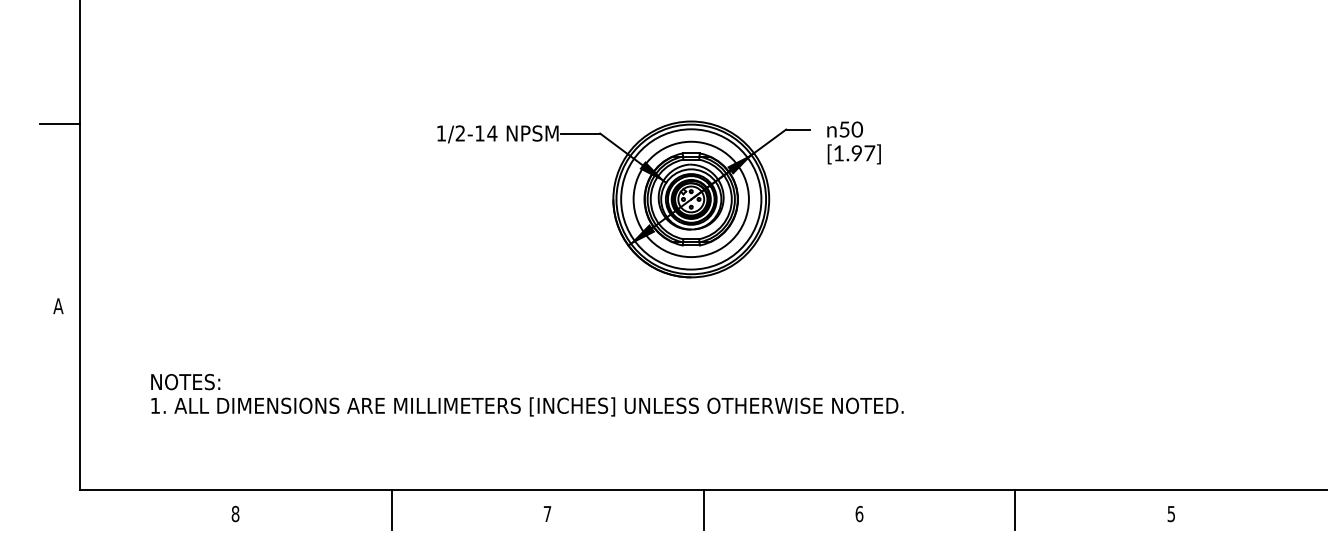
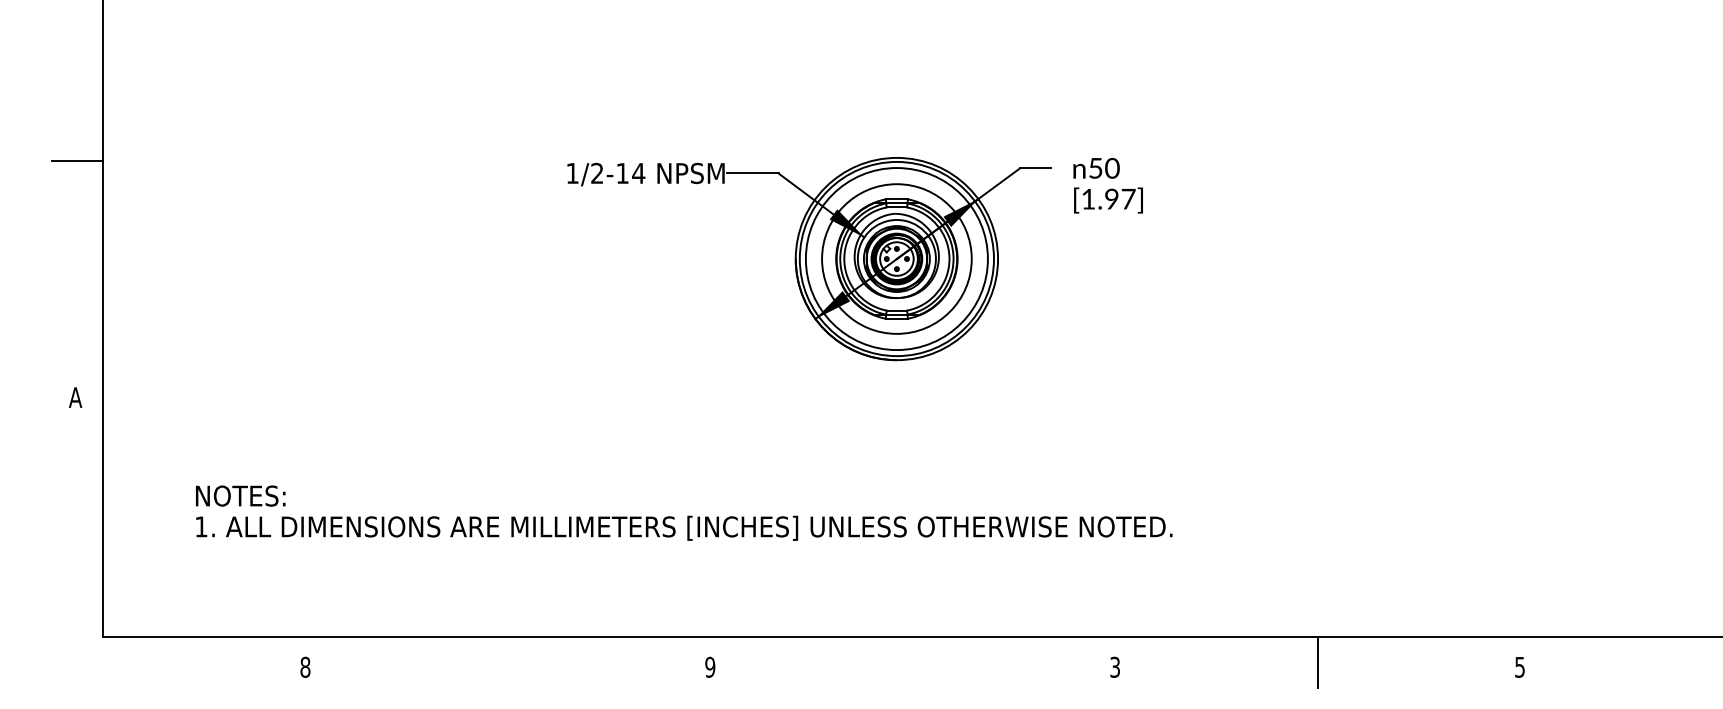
line: (391, 509) -> (507, 661), removed
line: (703, 509) -> (912, 661), removed
text: (547, 513) -> (710, 666), 7 -> 9
text: (859, 513) -> (1115, 666), 6 -> 3

